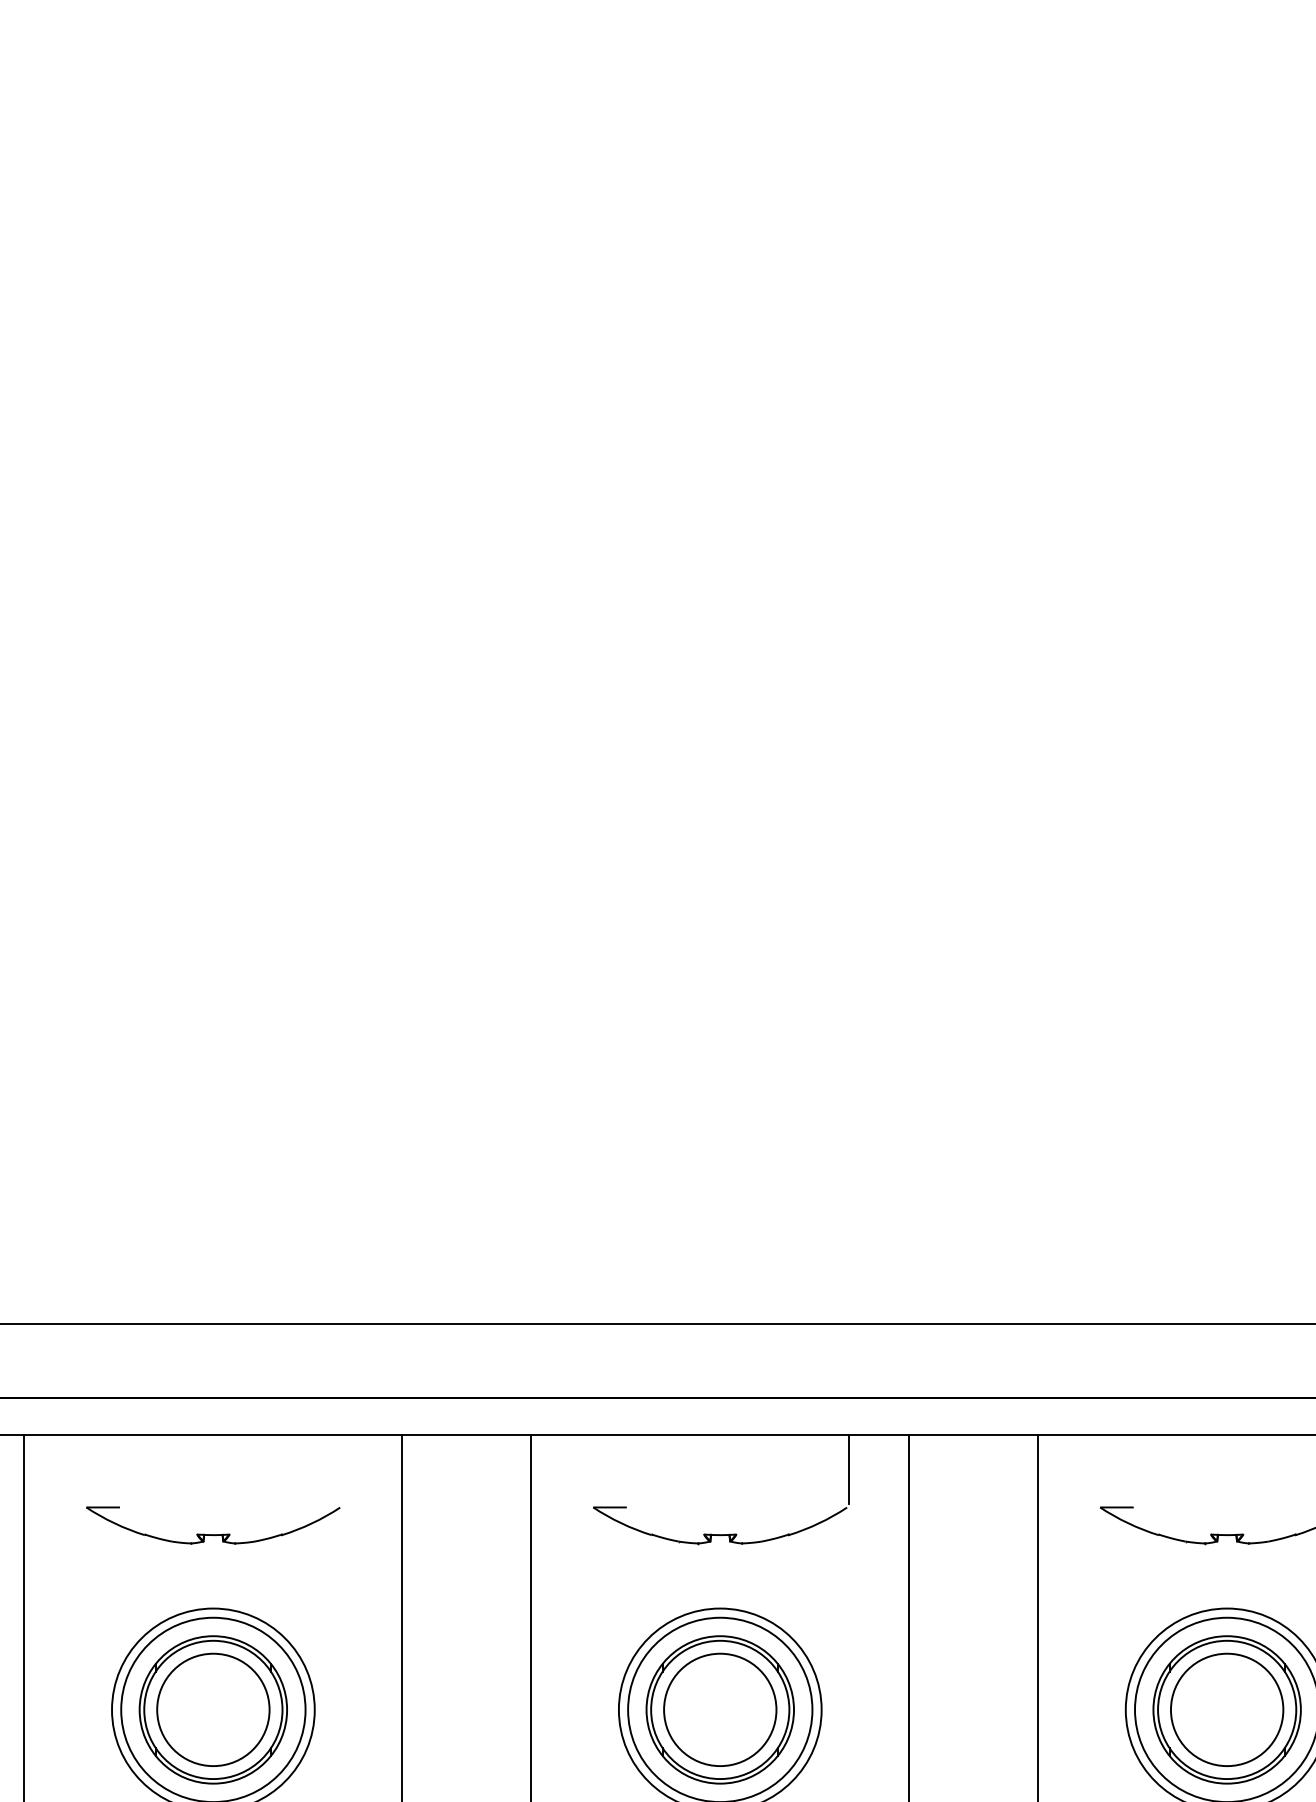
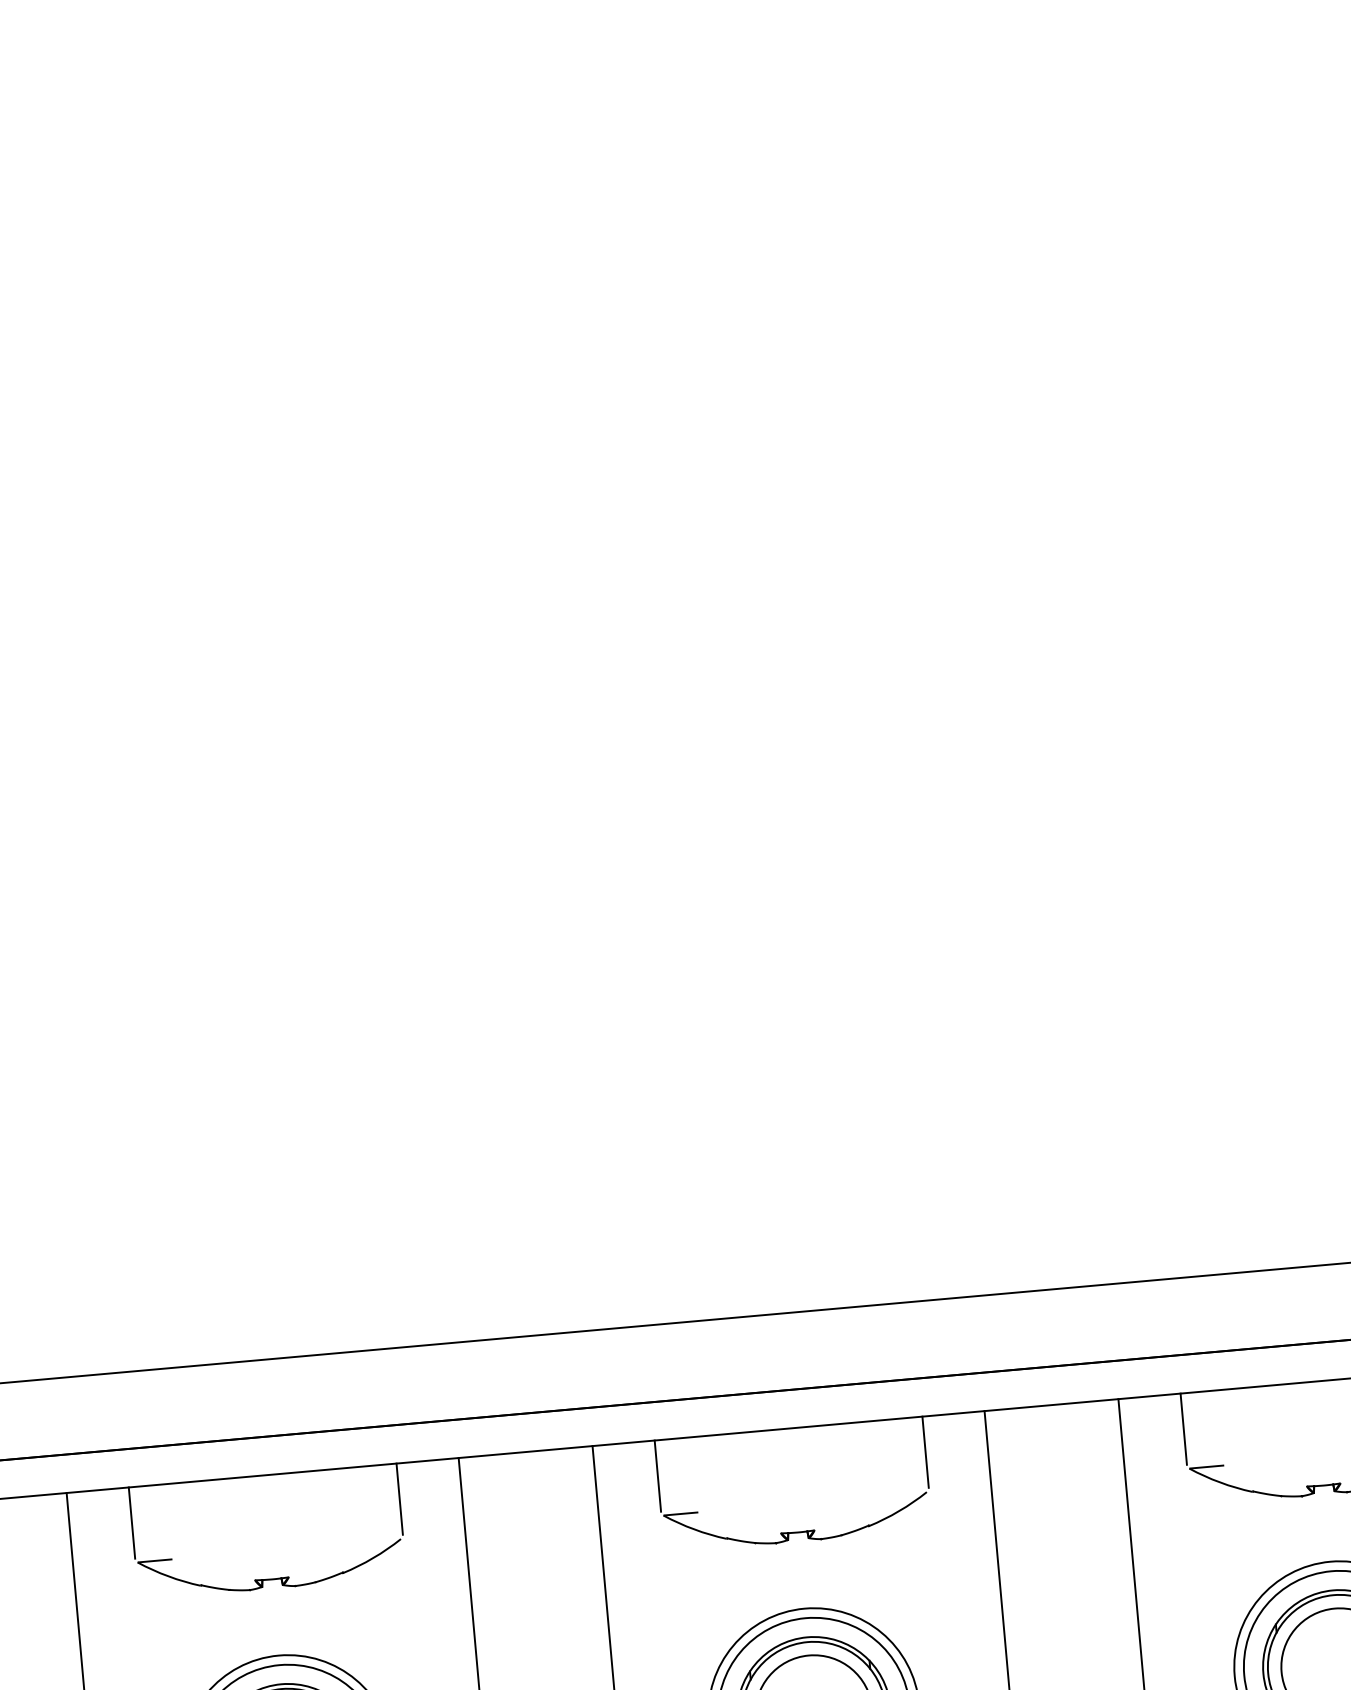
line: (84, 1468) -> (132, 1522), added
line: (342, 1468) -> (399, 1498), added
line: (591, 1468) -> (658, 1475), added
line: (1098, 1468) -> (1184, 1428), added

